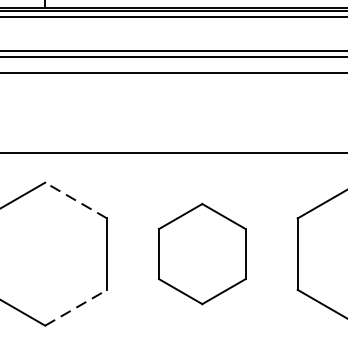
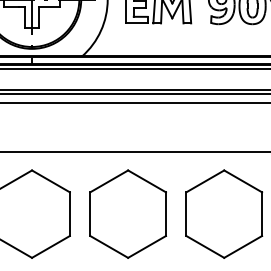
line: (75, 200) -> (50, 181), dashed -> solid
part: (201, 253) -> (127, 213), size x1.43
line: (75, 307) -> (50, 246), dashed -> solid

